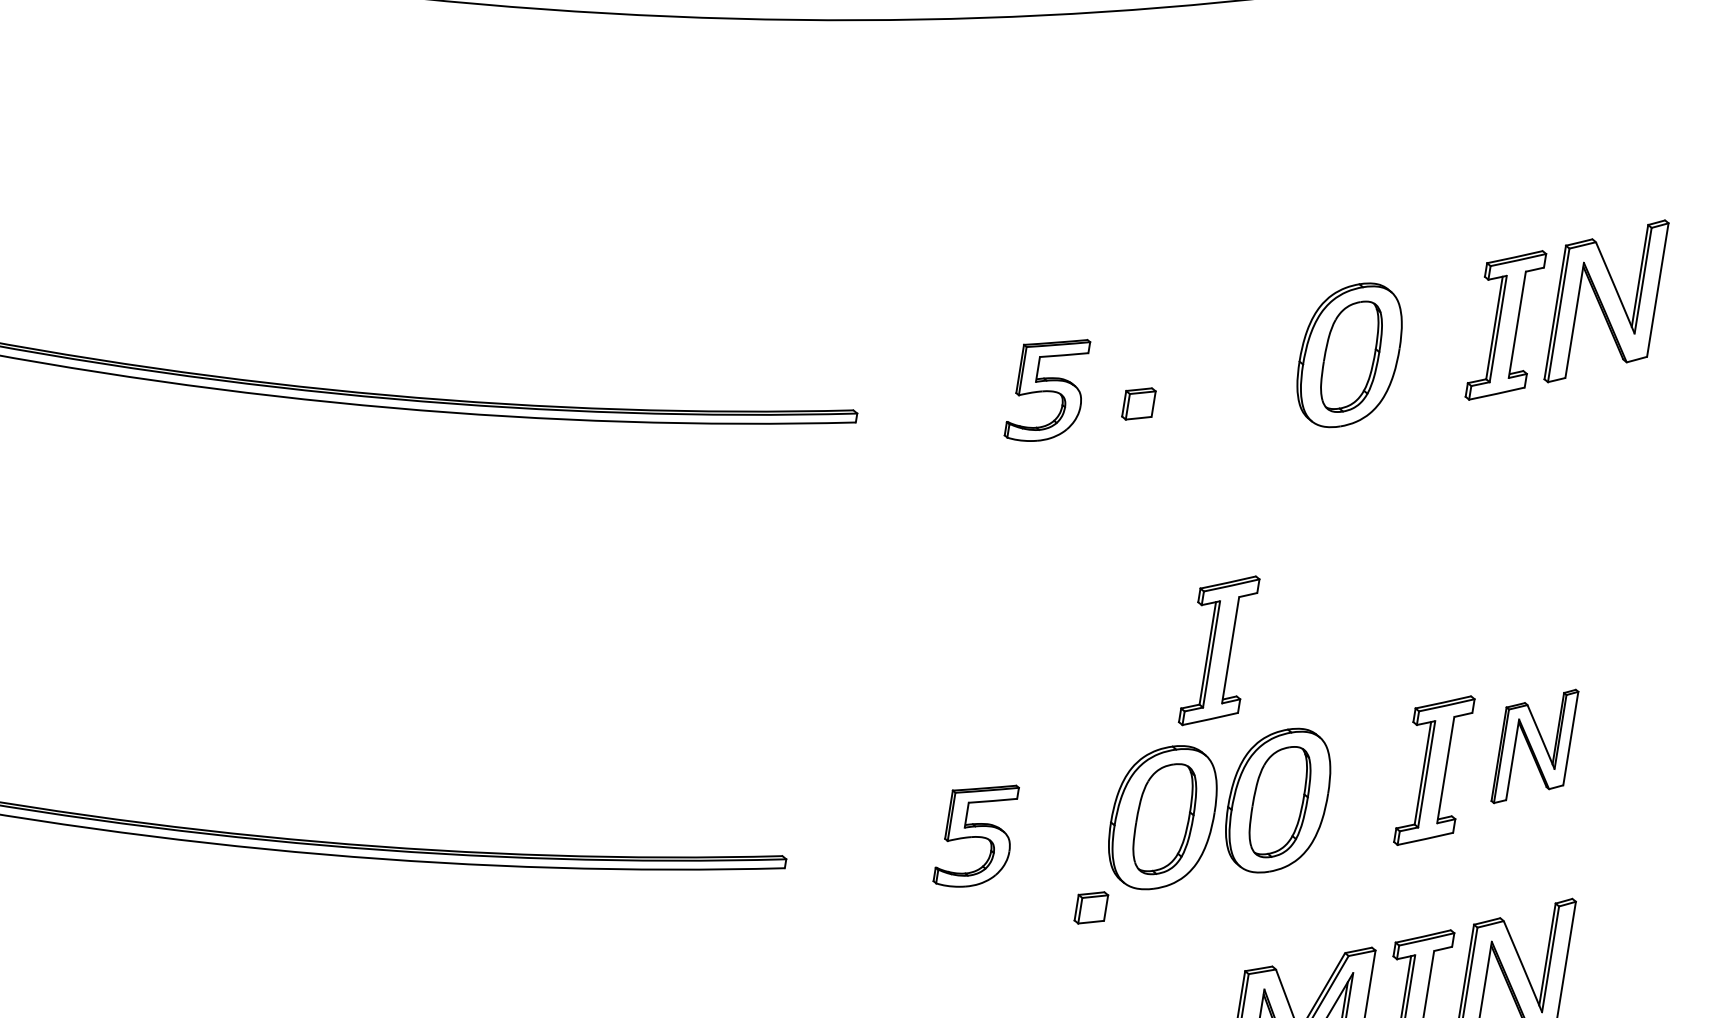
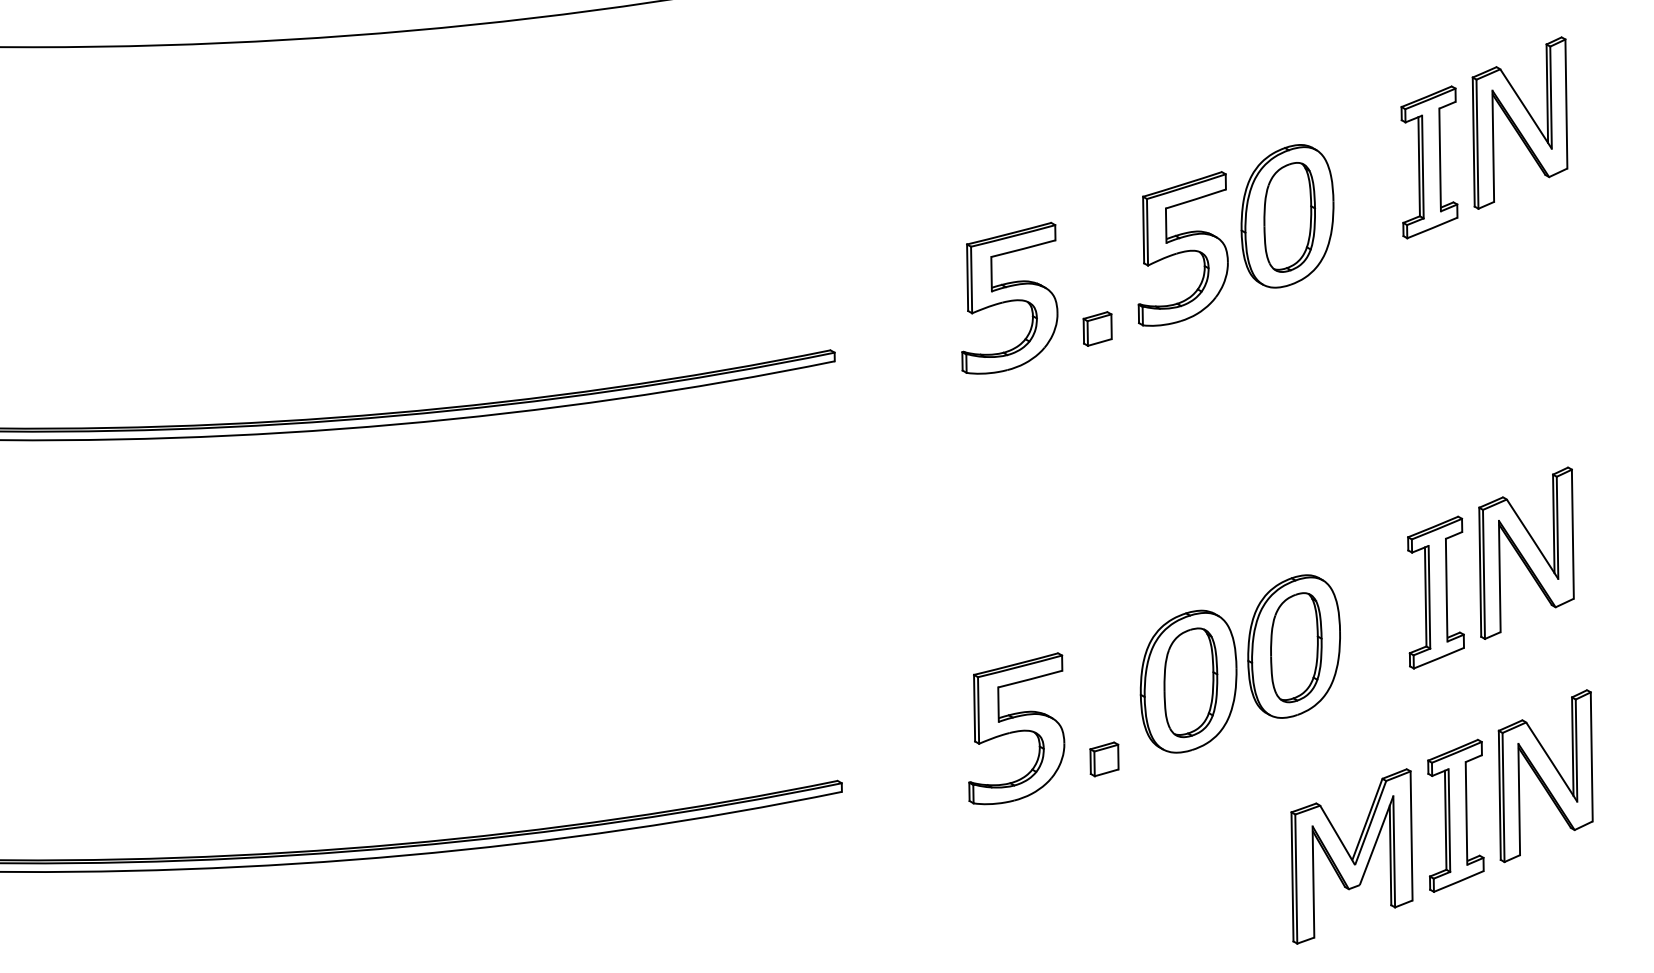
part: (1235, 369) -> (1182, 248), added
part: (1047, 388) -> (1009, 297), size x1.43
part: (1138, 403) -> (1097, 328), moved
part: (1218, 650) -> (1213, 515), removed
part: (1535, 745) -> (1526, 552), size x1.43
part: (976, 834) -> (1016, 728), size x1.43
part: (1091, 908) -> (1104, 759), moved

